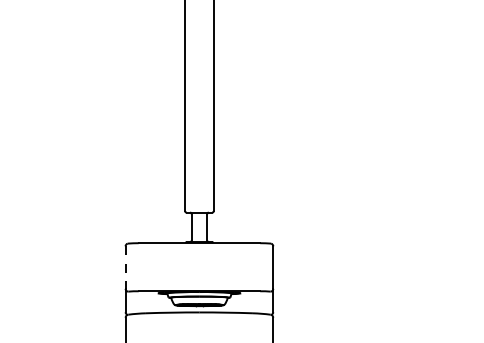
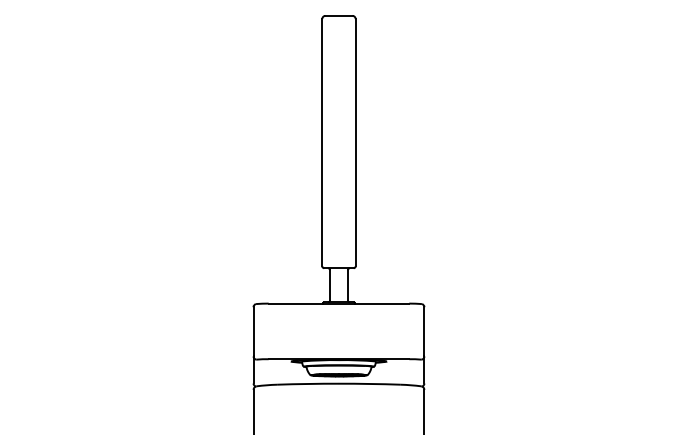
line: (125, 267) -> (253, 331), dashed -> solid

